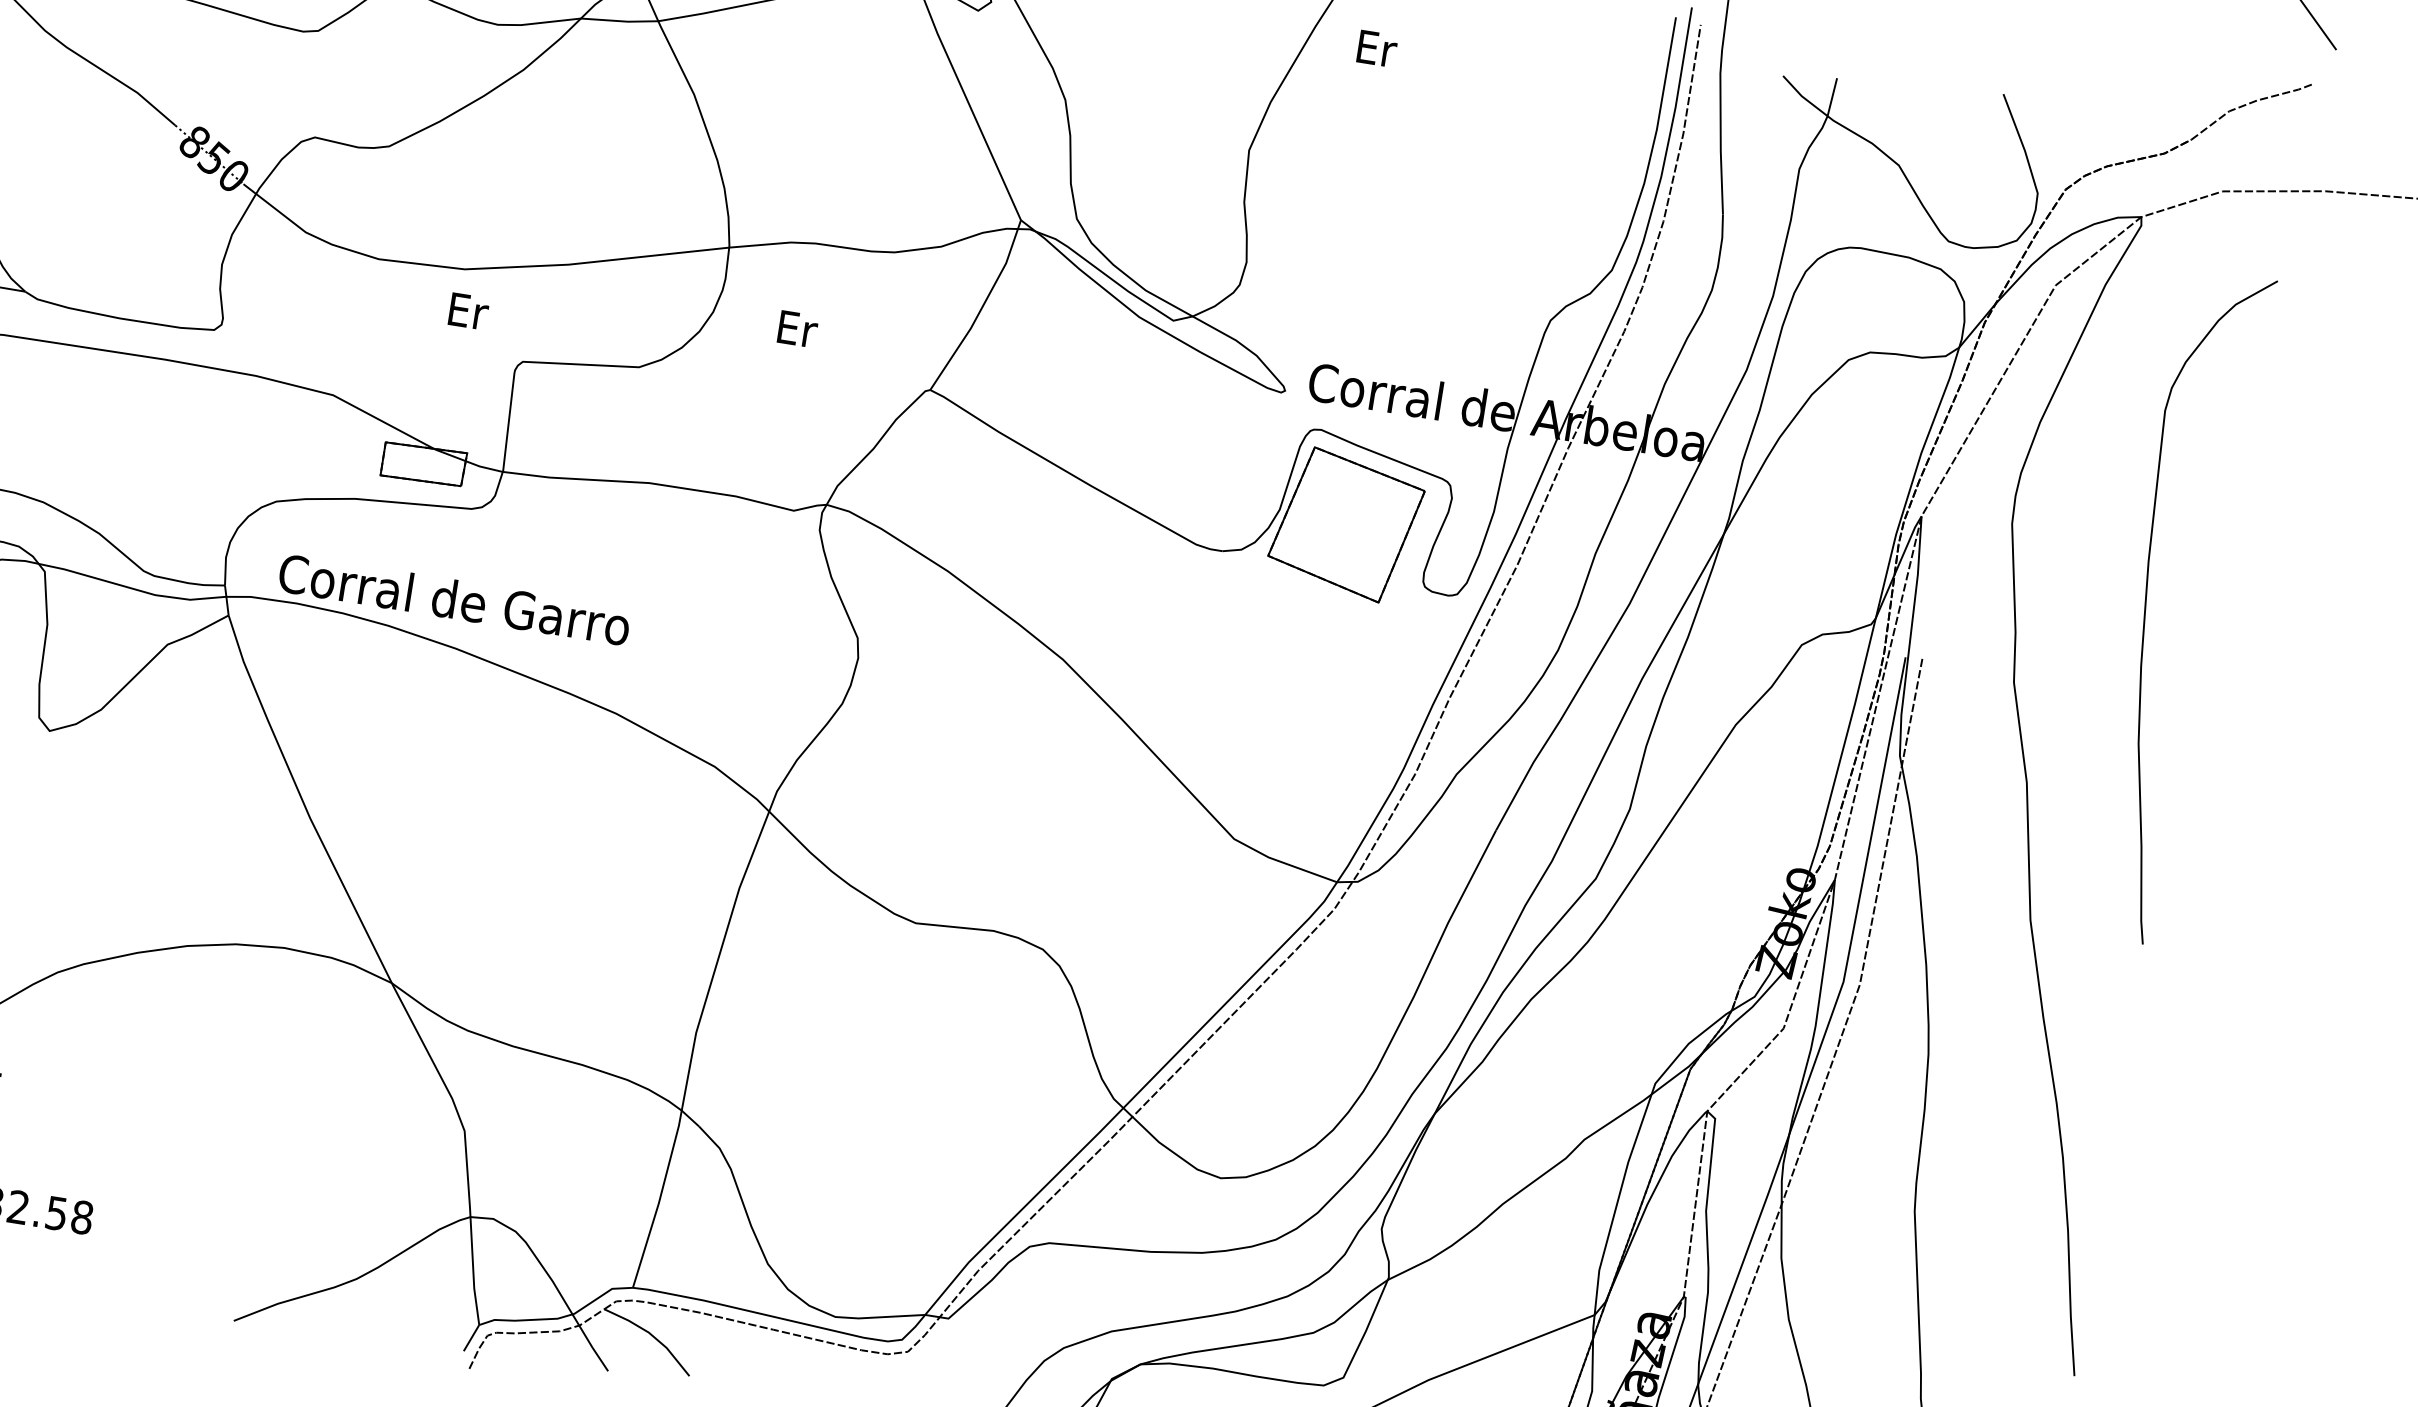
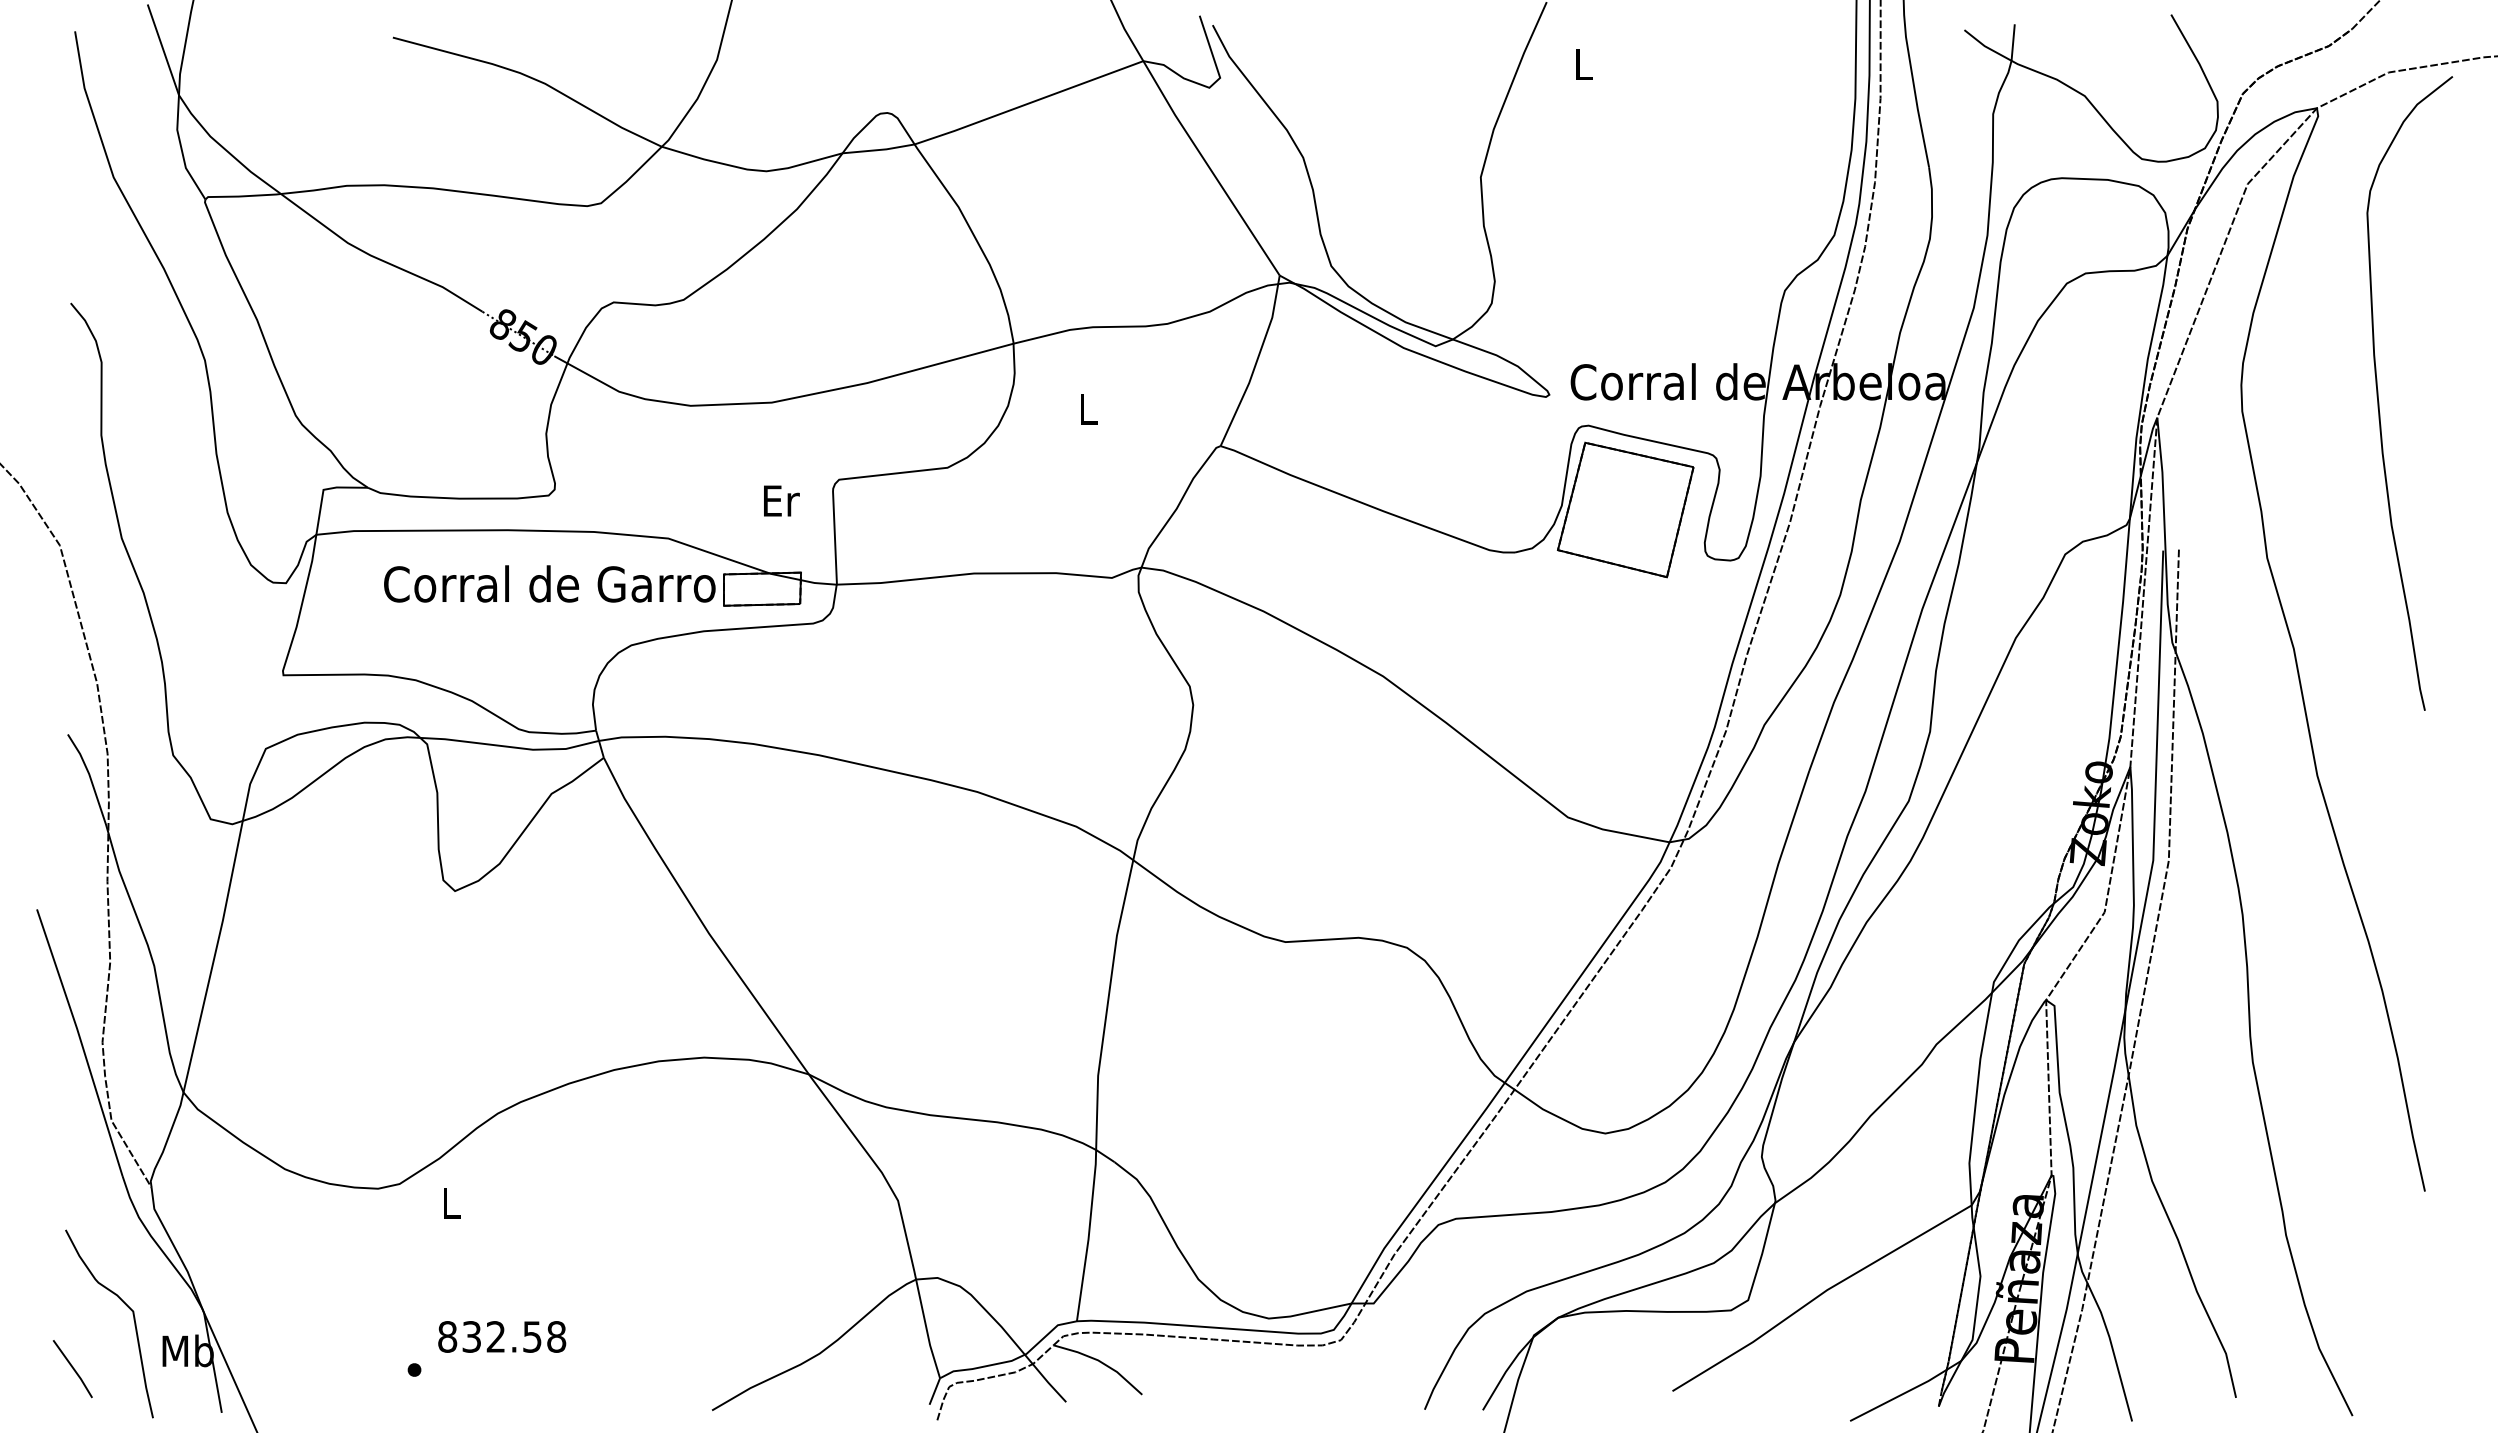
text: (1377, 48) -> (1584, 64), Er -> L
text: (468, 310) -> (781, 500), moved
text: (798, 328) -> (1089, 408), Er -> L
text: (454, 599) -> (549, 583), moved
curve: (2146, 602) -> (2378, 393), moved

